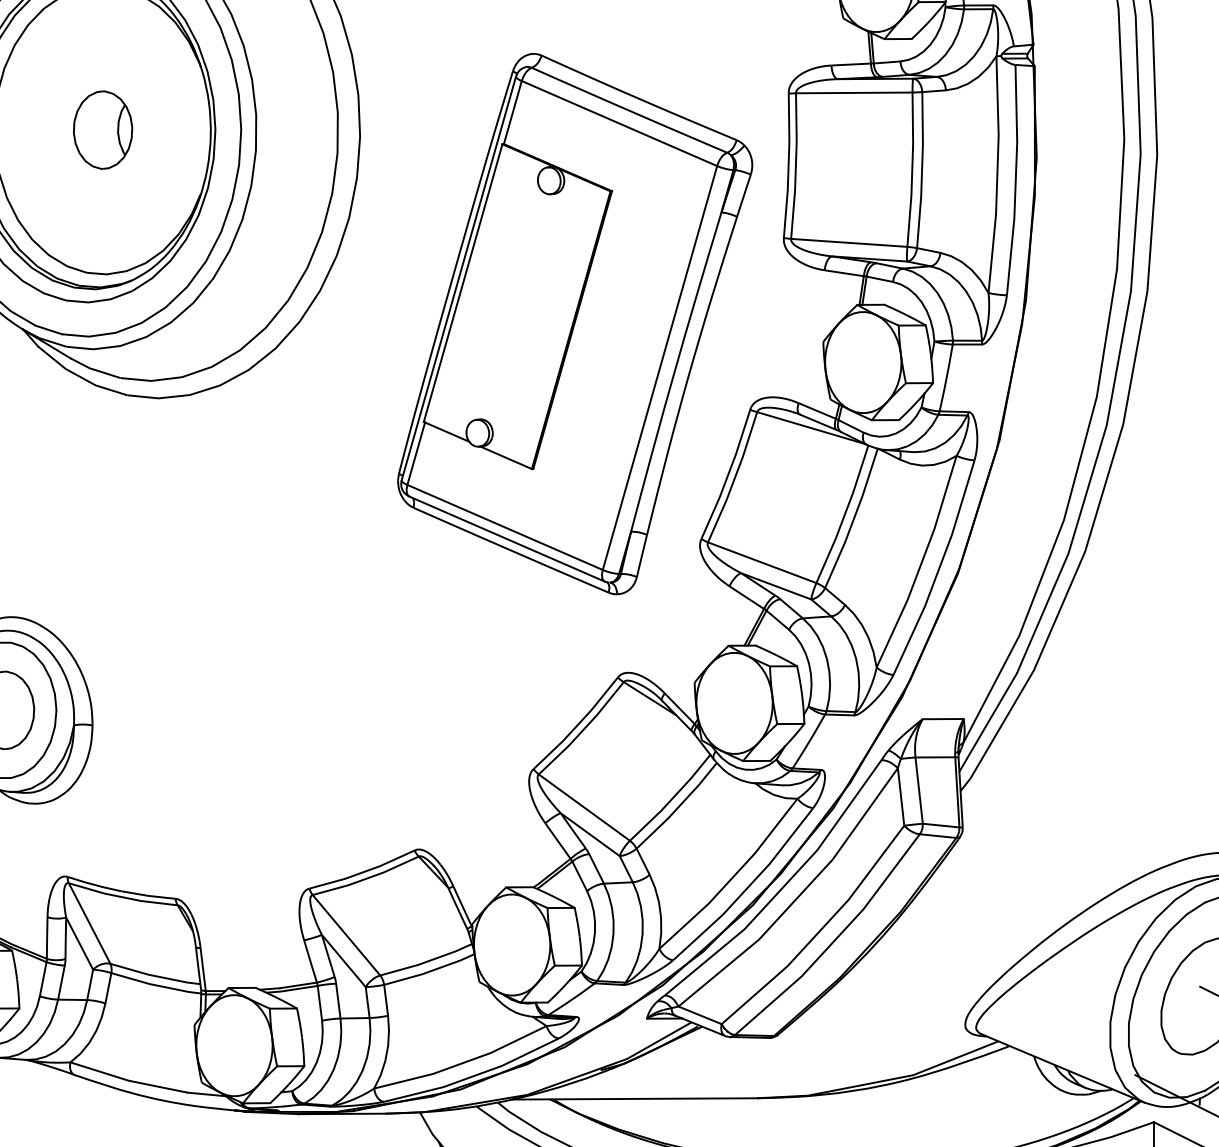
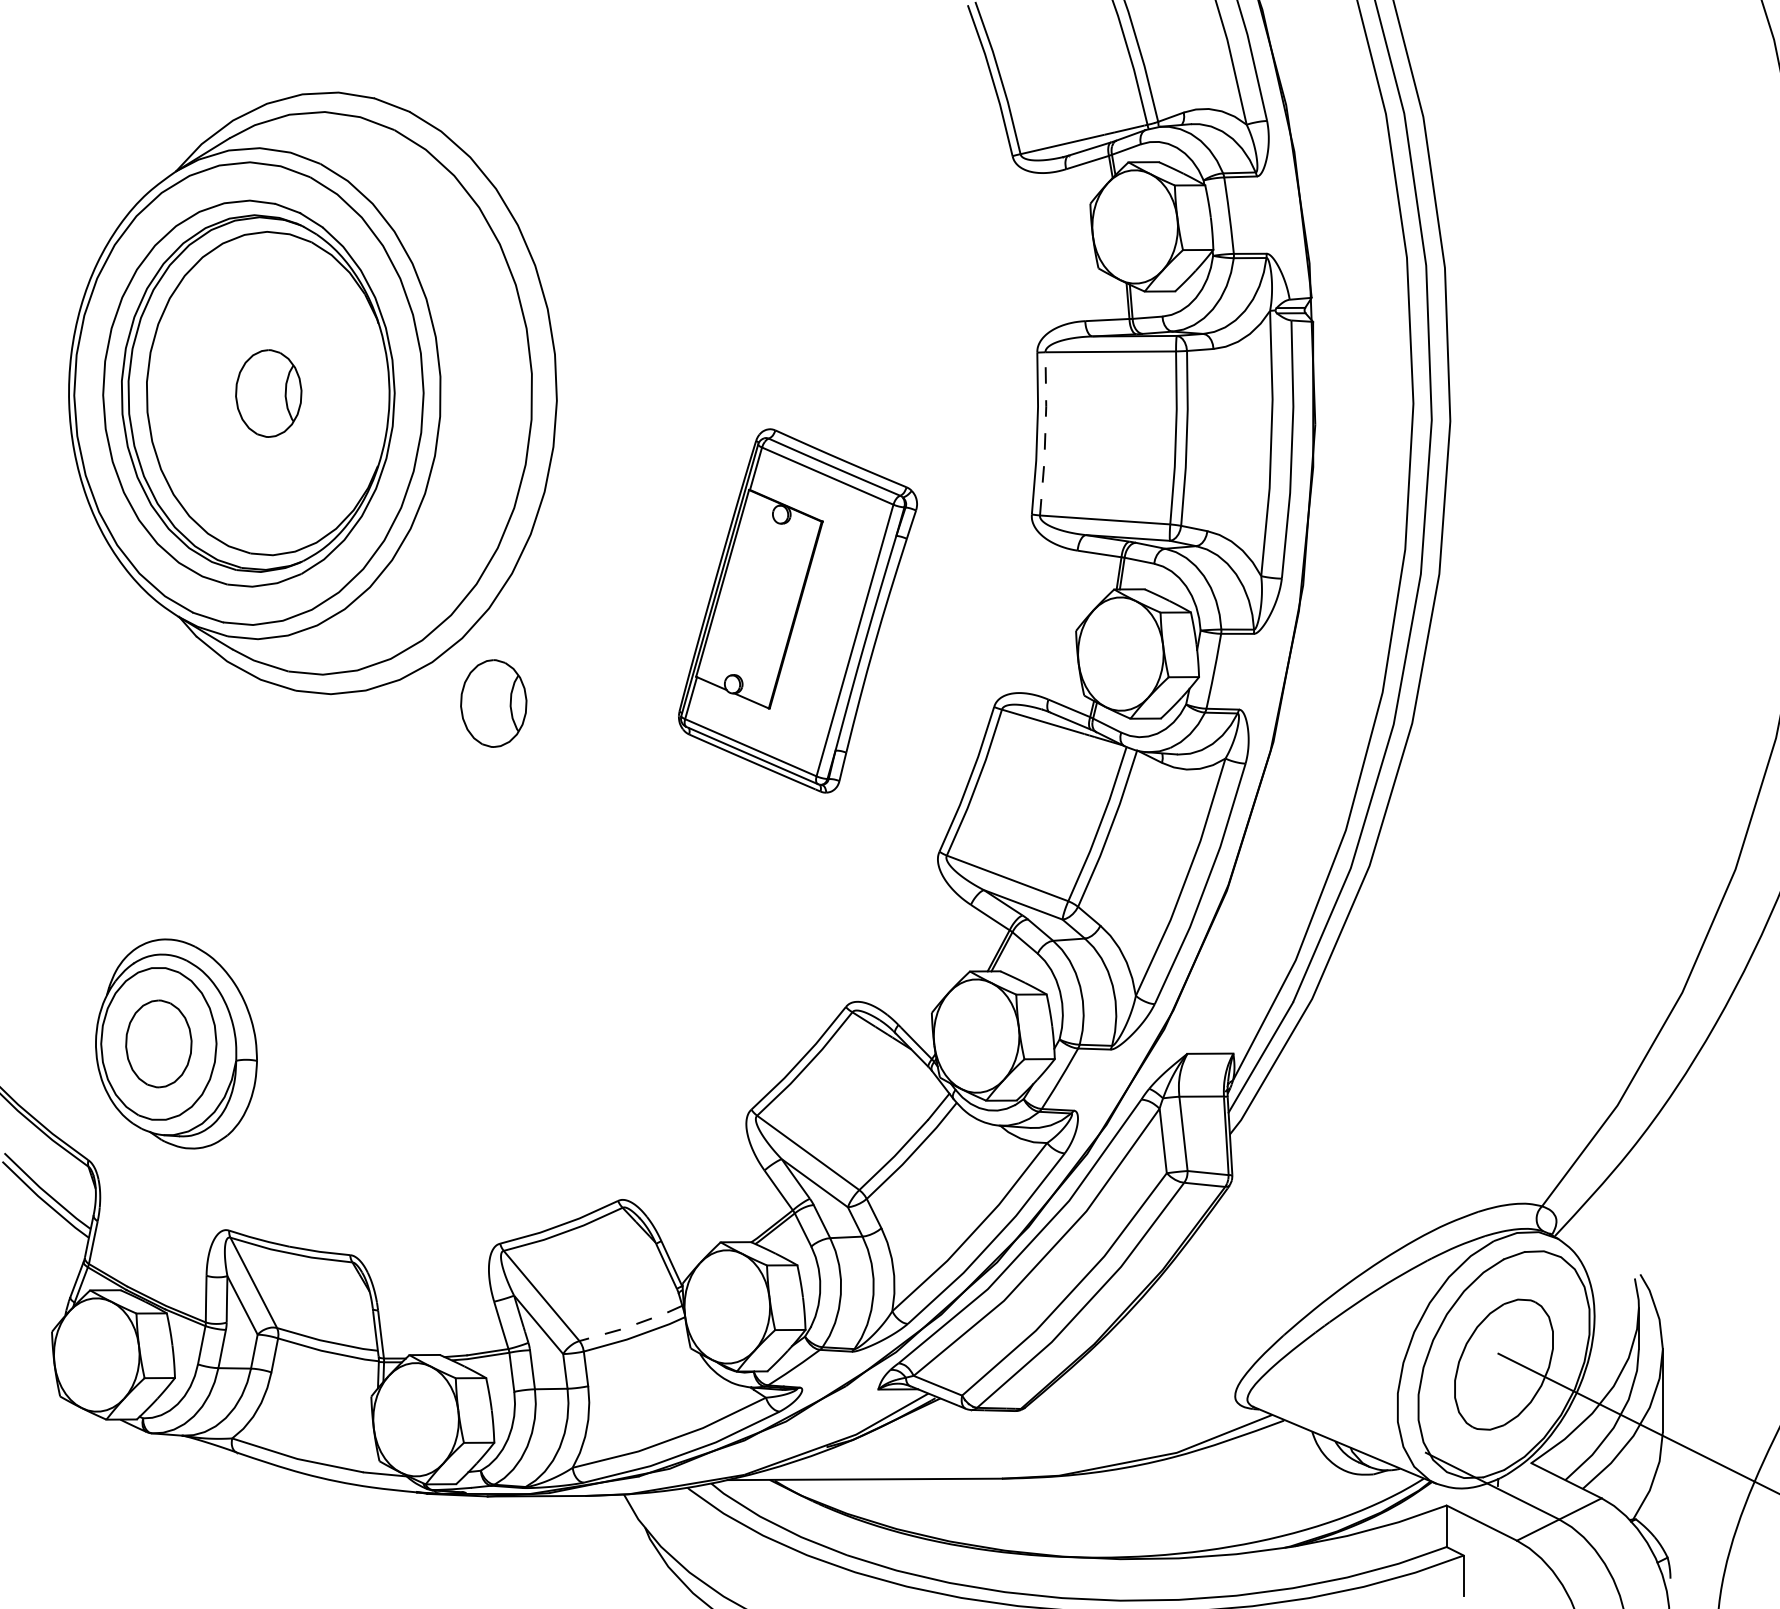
line: (796, 165) -> (1045, 433), solid -> dashed
part: (574, 323) -> (797, 610), size x0.6
part: (303, 406) -> (493, 703), added
line: (426, 961) -> (631, 1325), solid -> dashed

